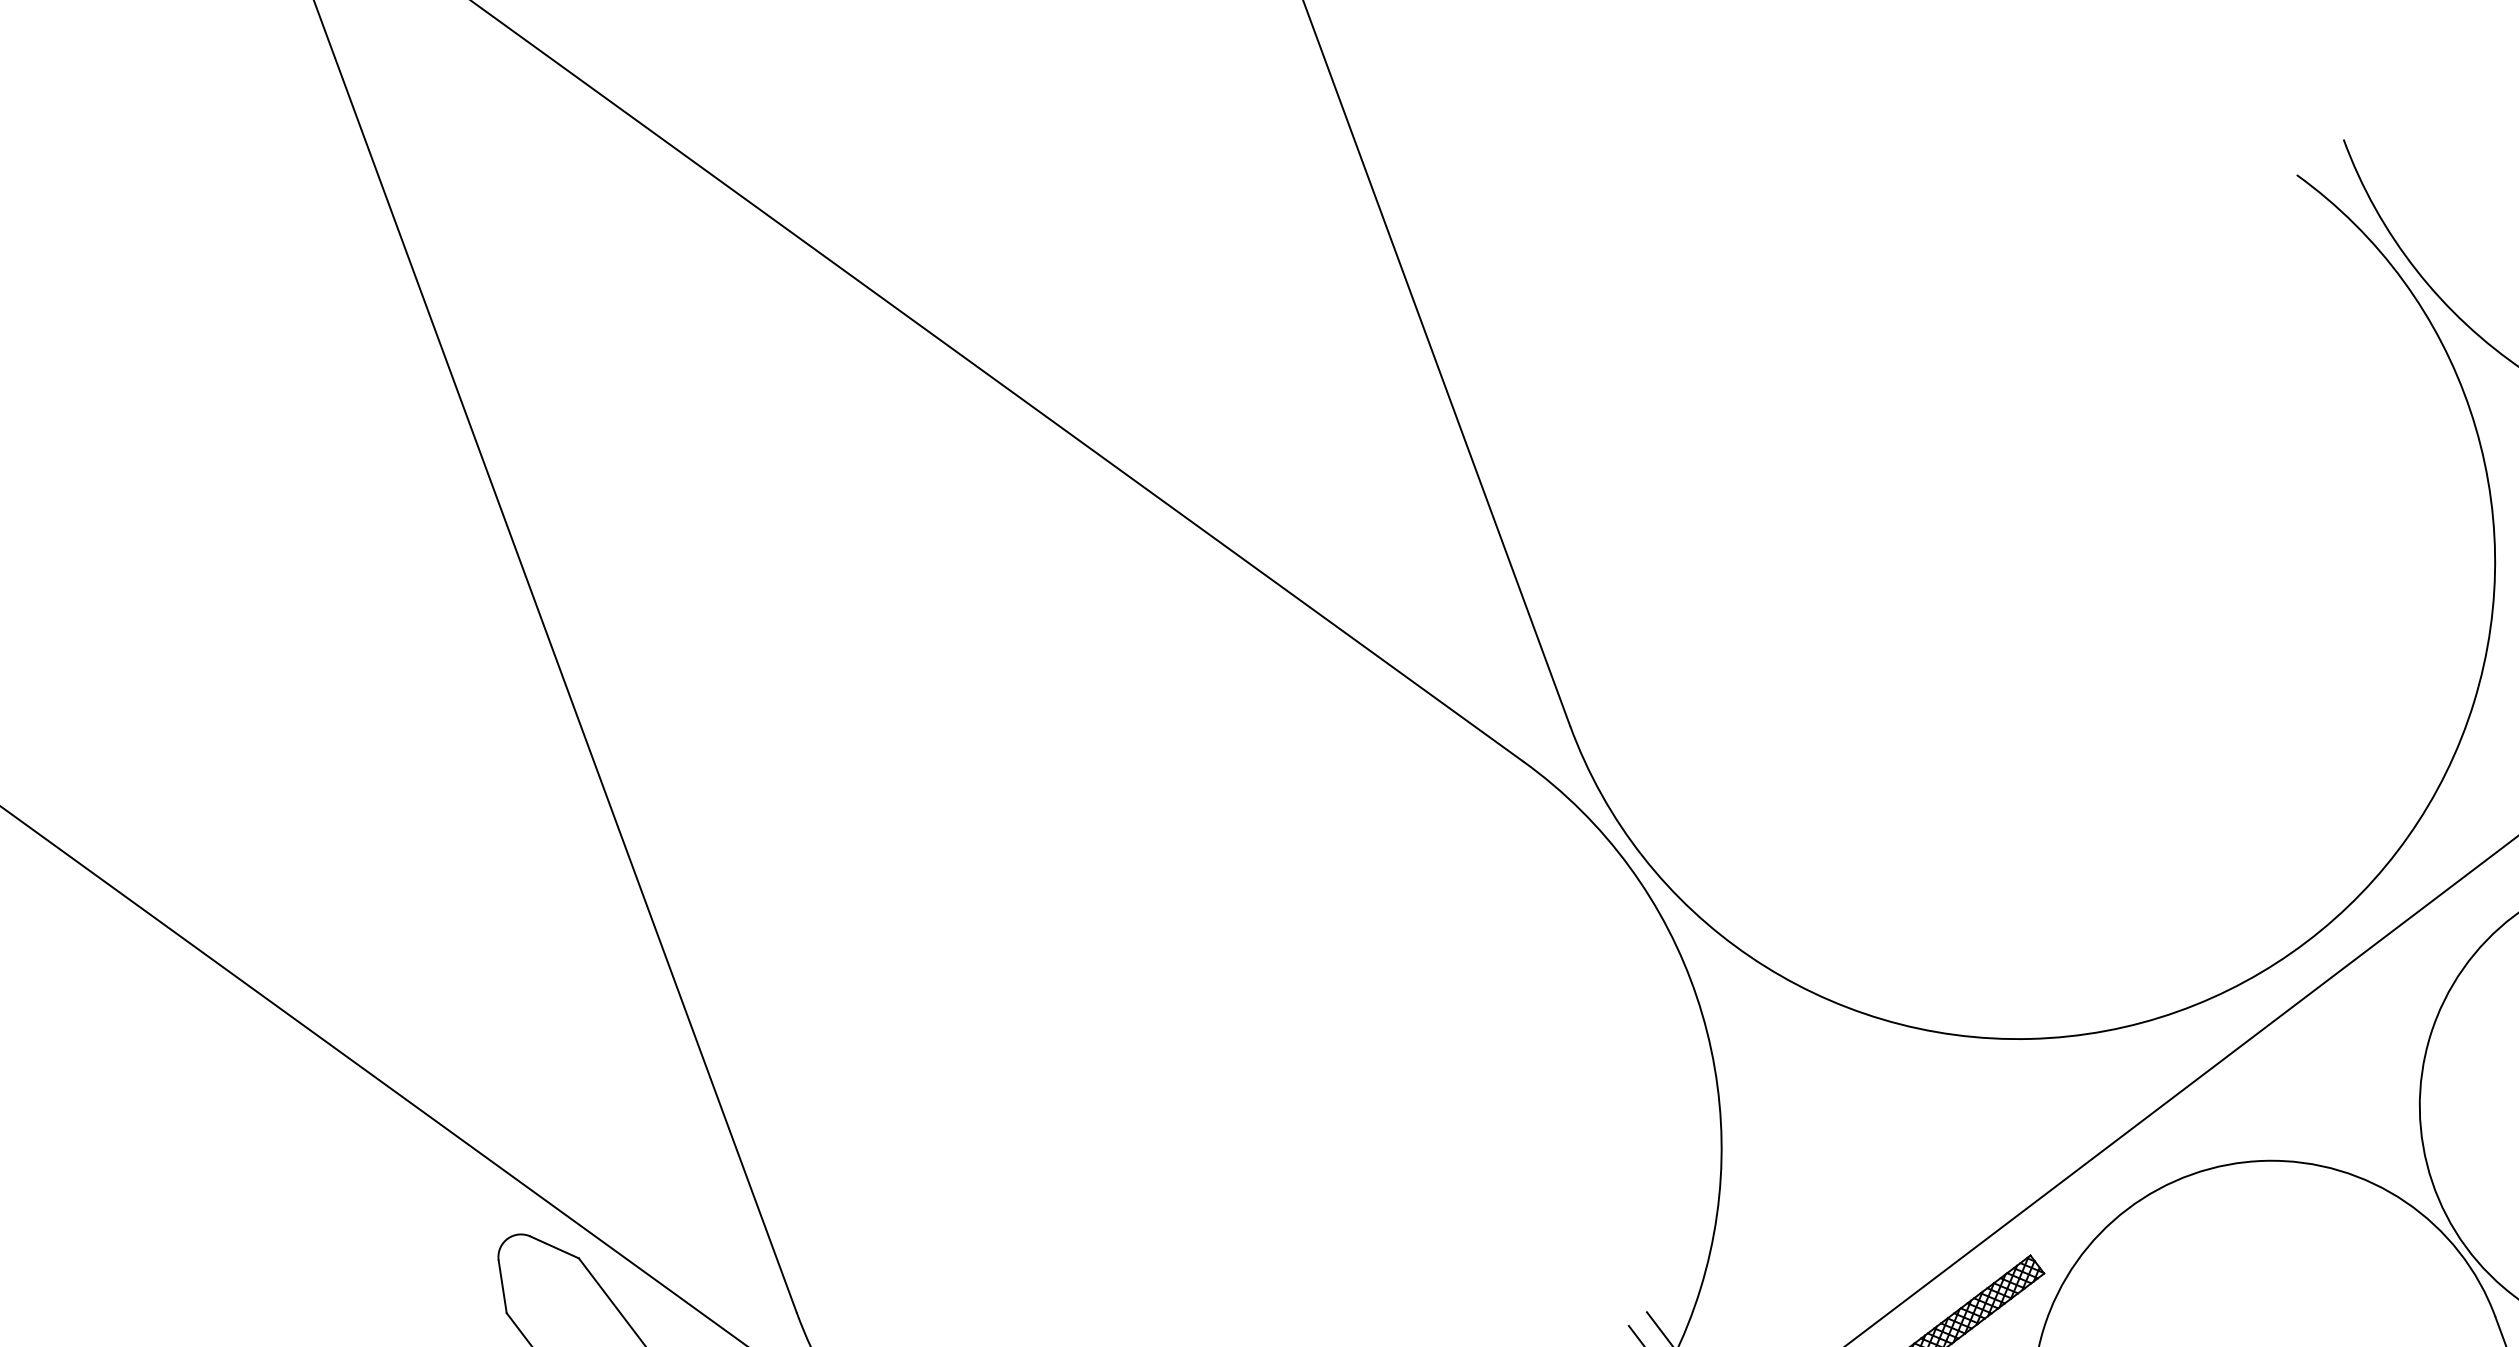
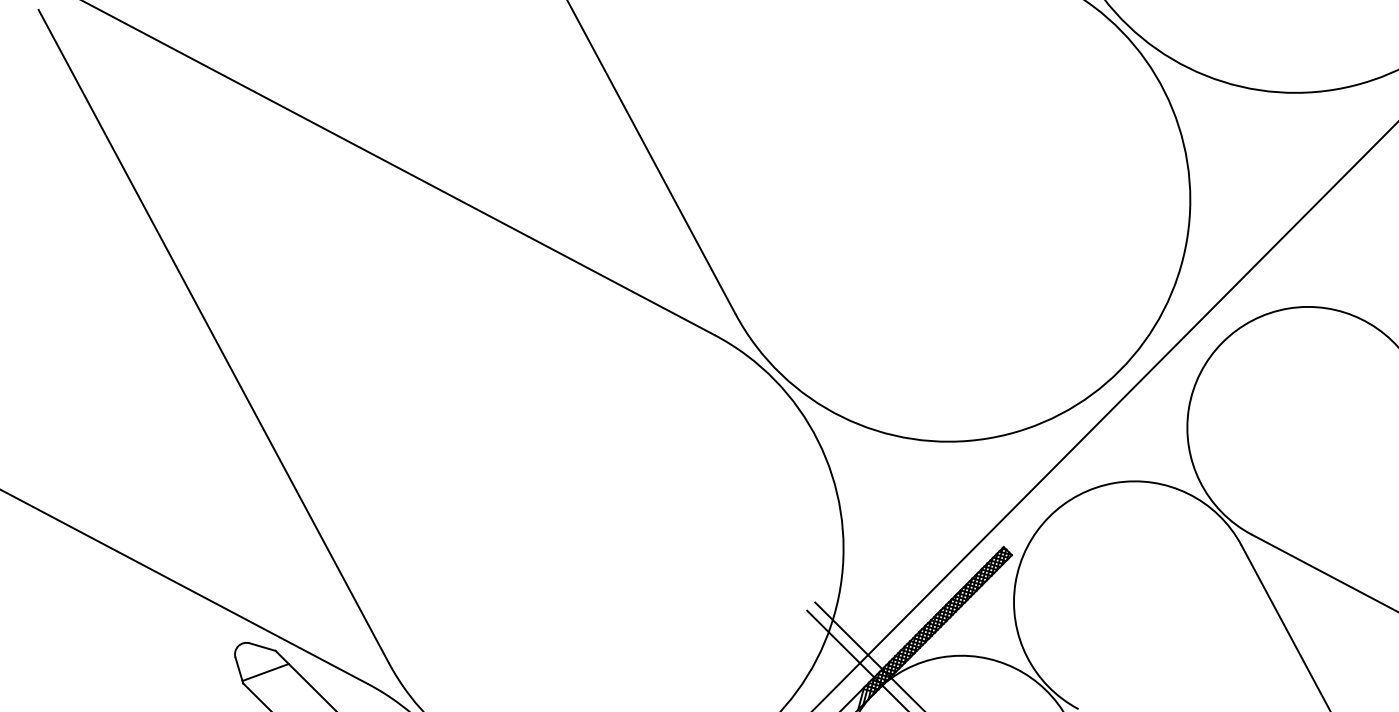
line: (553, 1297) -> (265, 672), added

